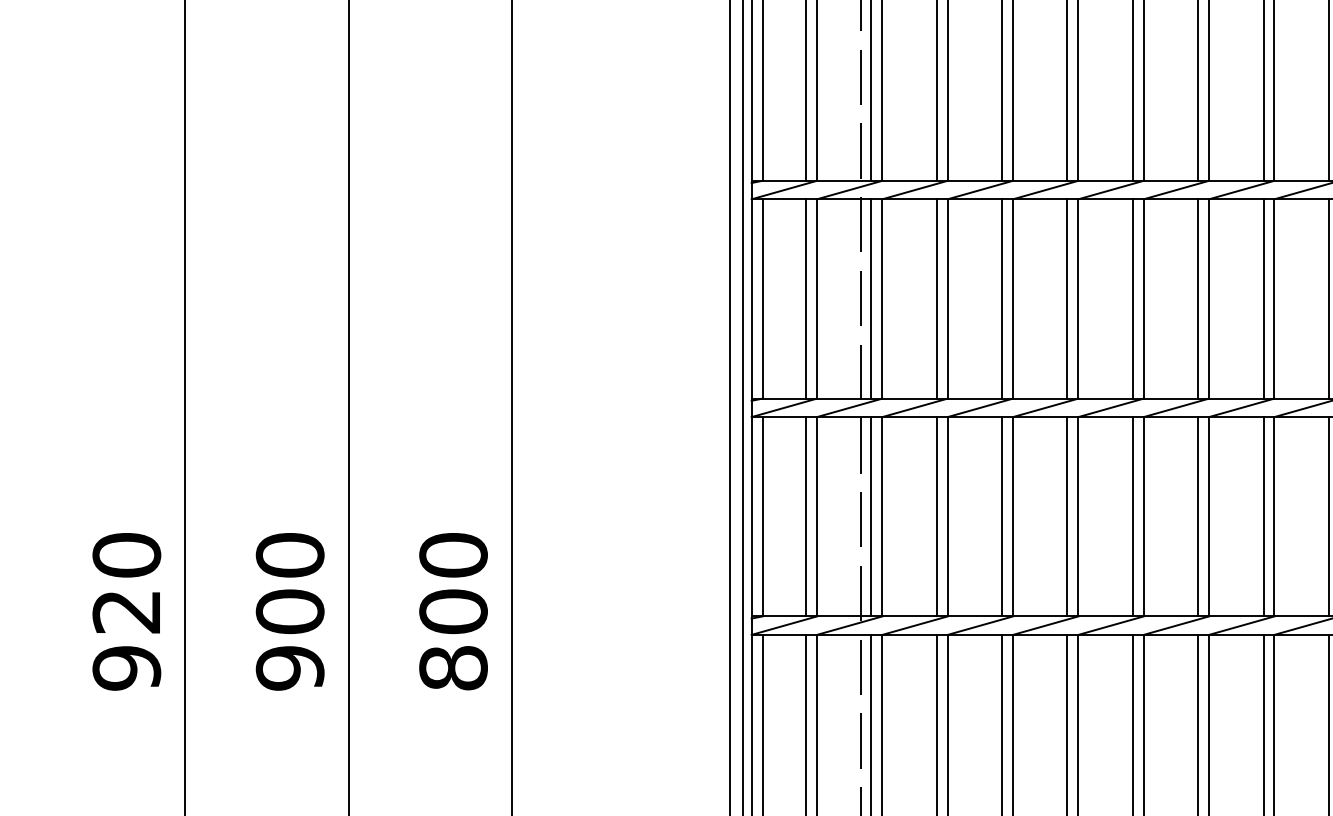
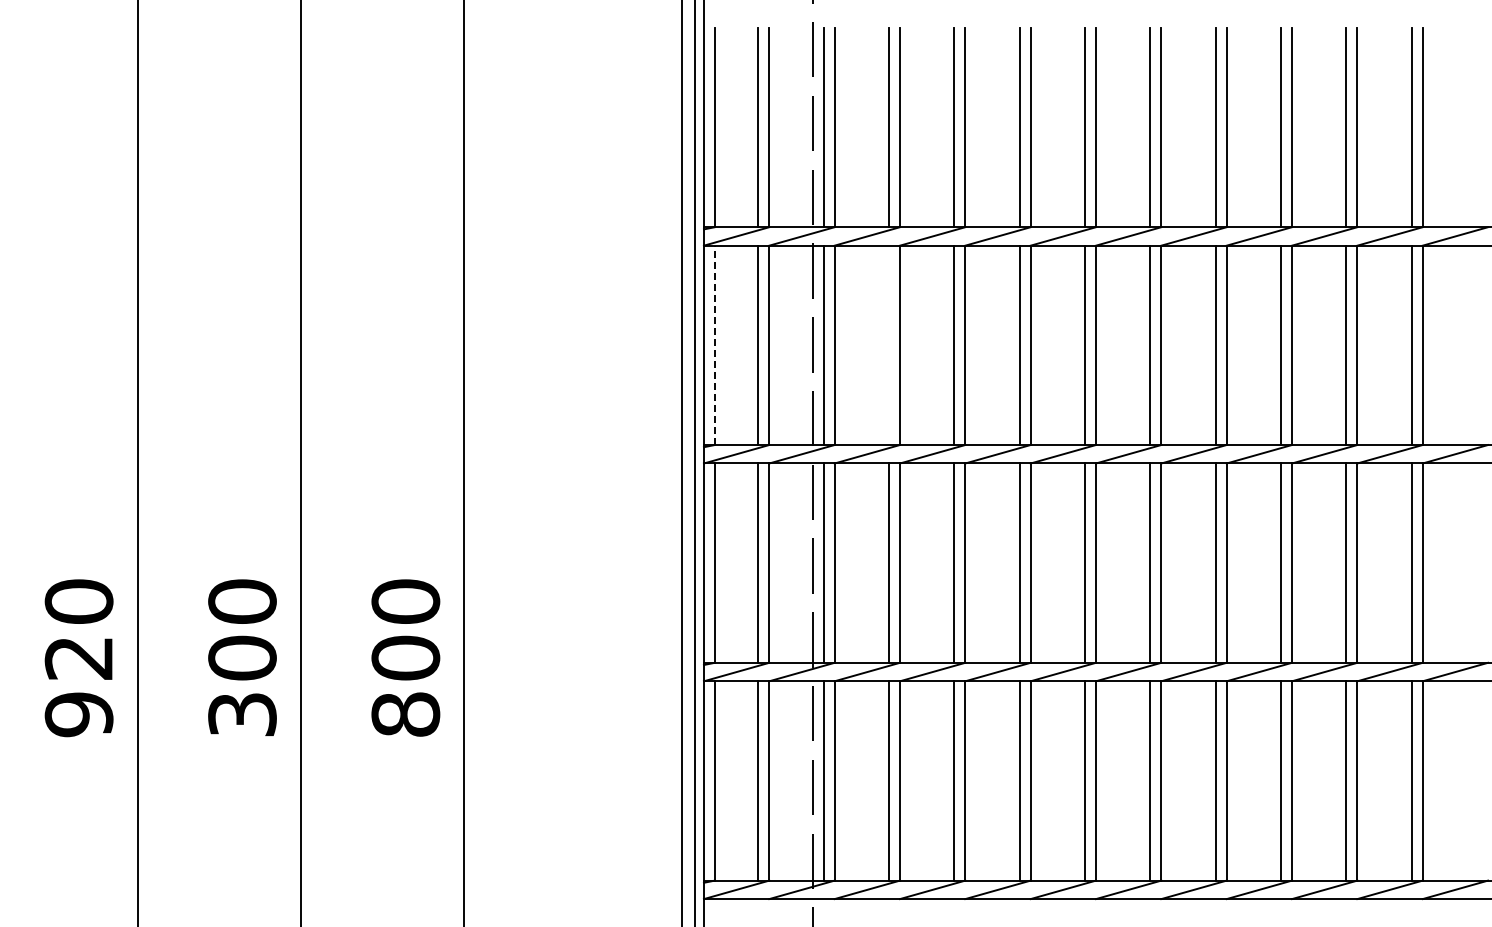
line: (762, 299) -> (714, 345), solid -> dashed
line: (937, 299) -> (889, 345), removed
text: (290, 668) -> (242, 714), 900 -> 300

